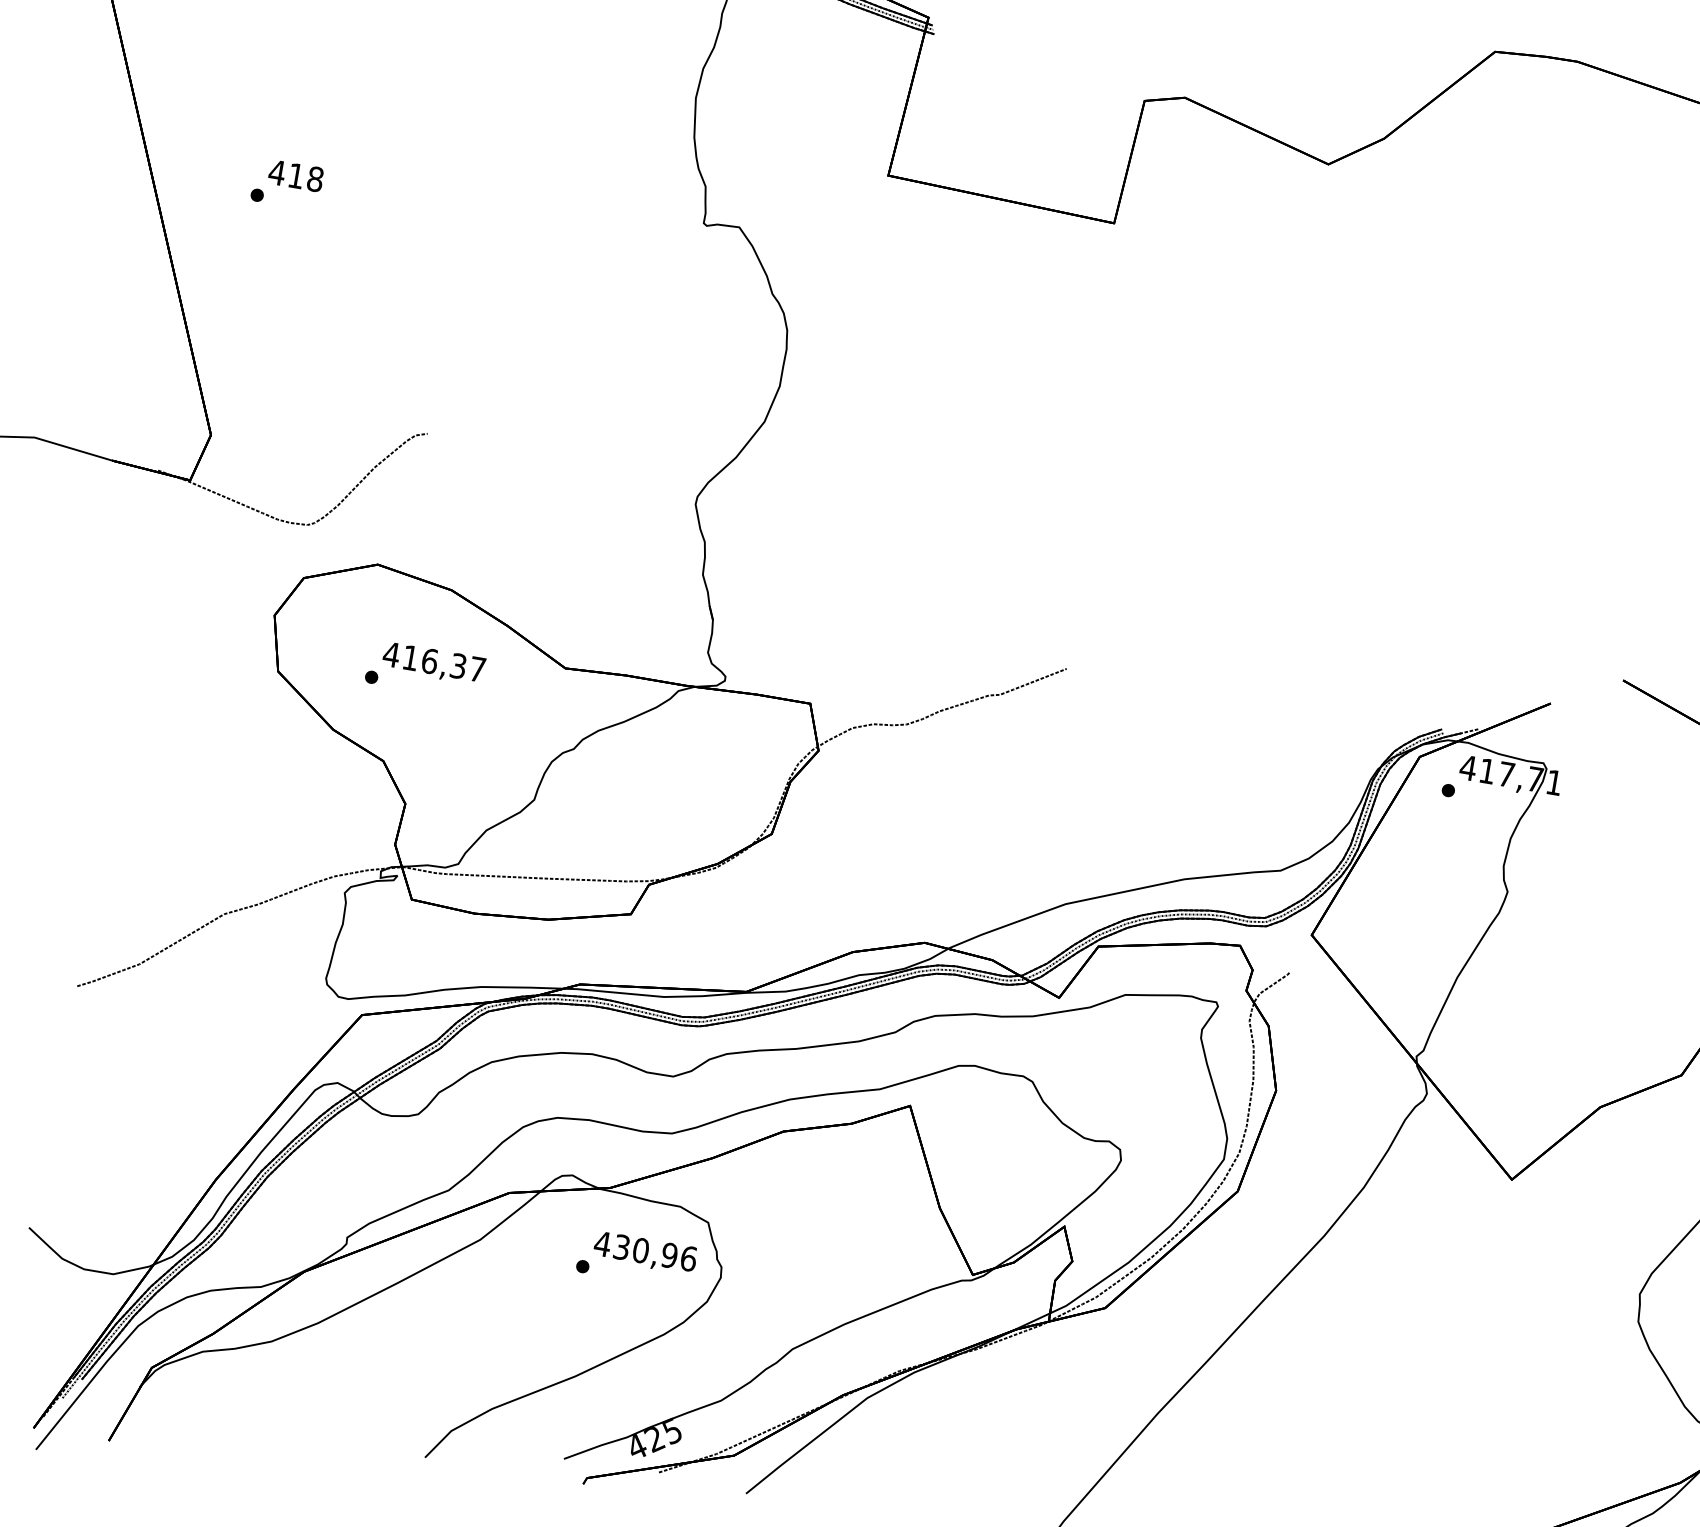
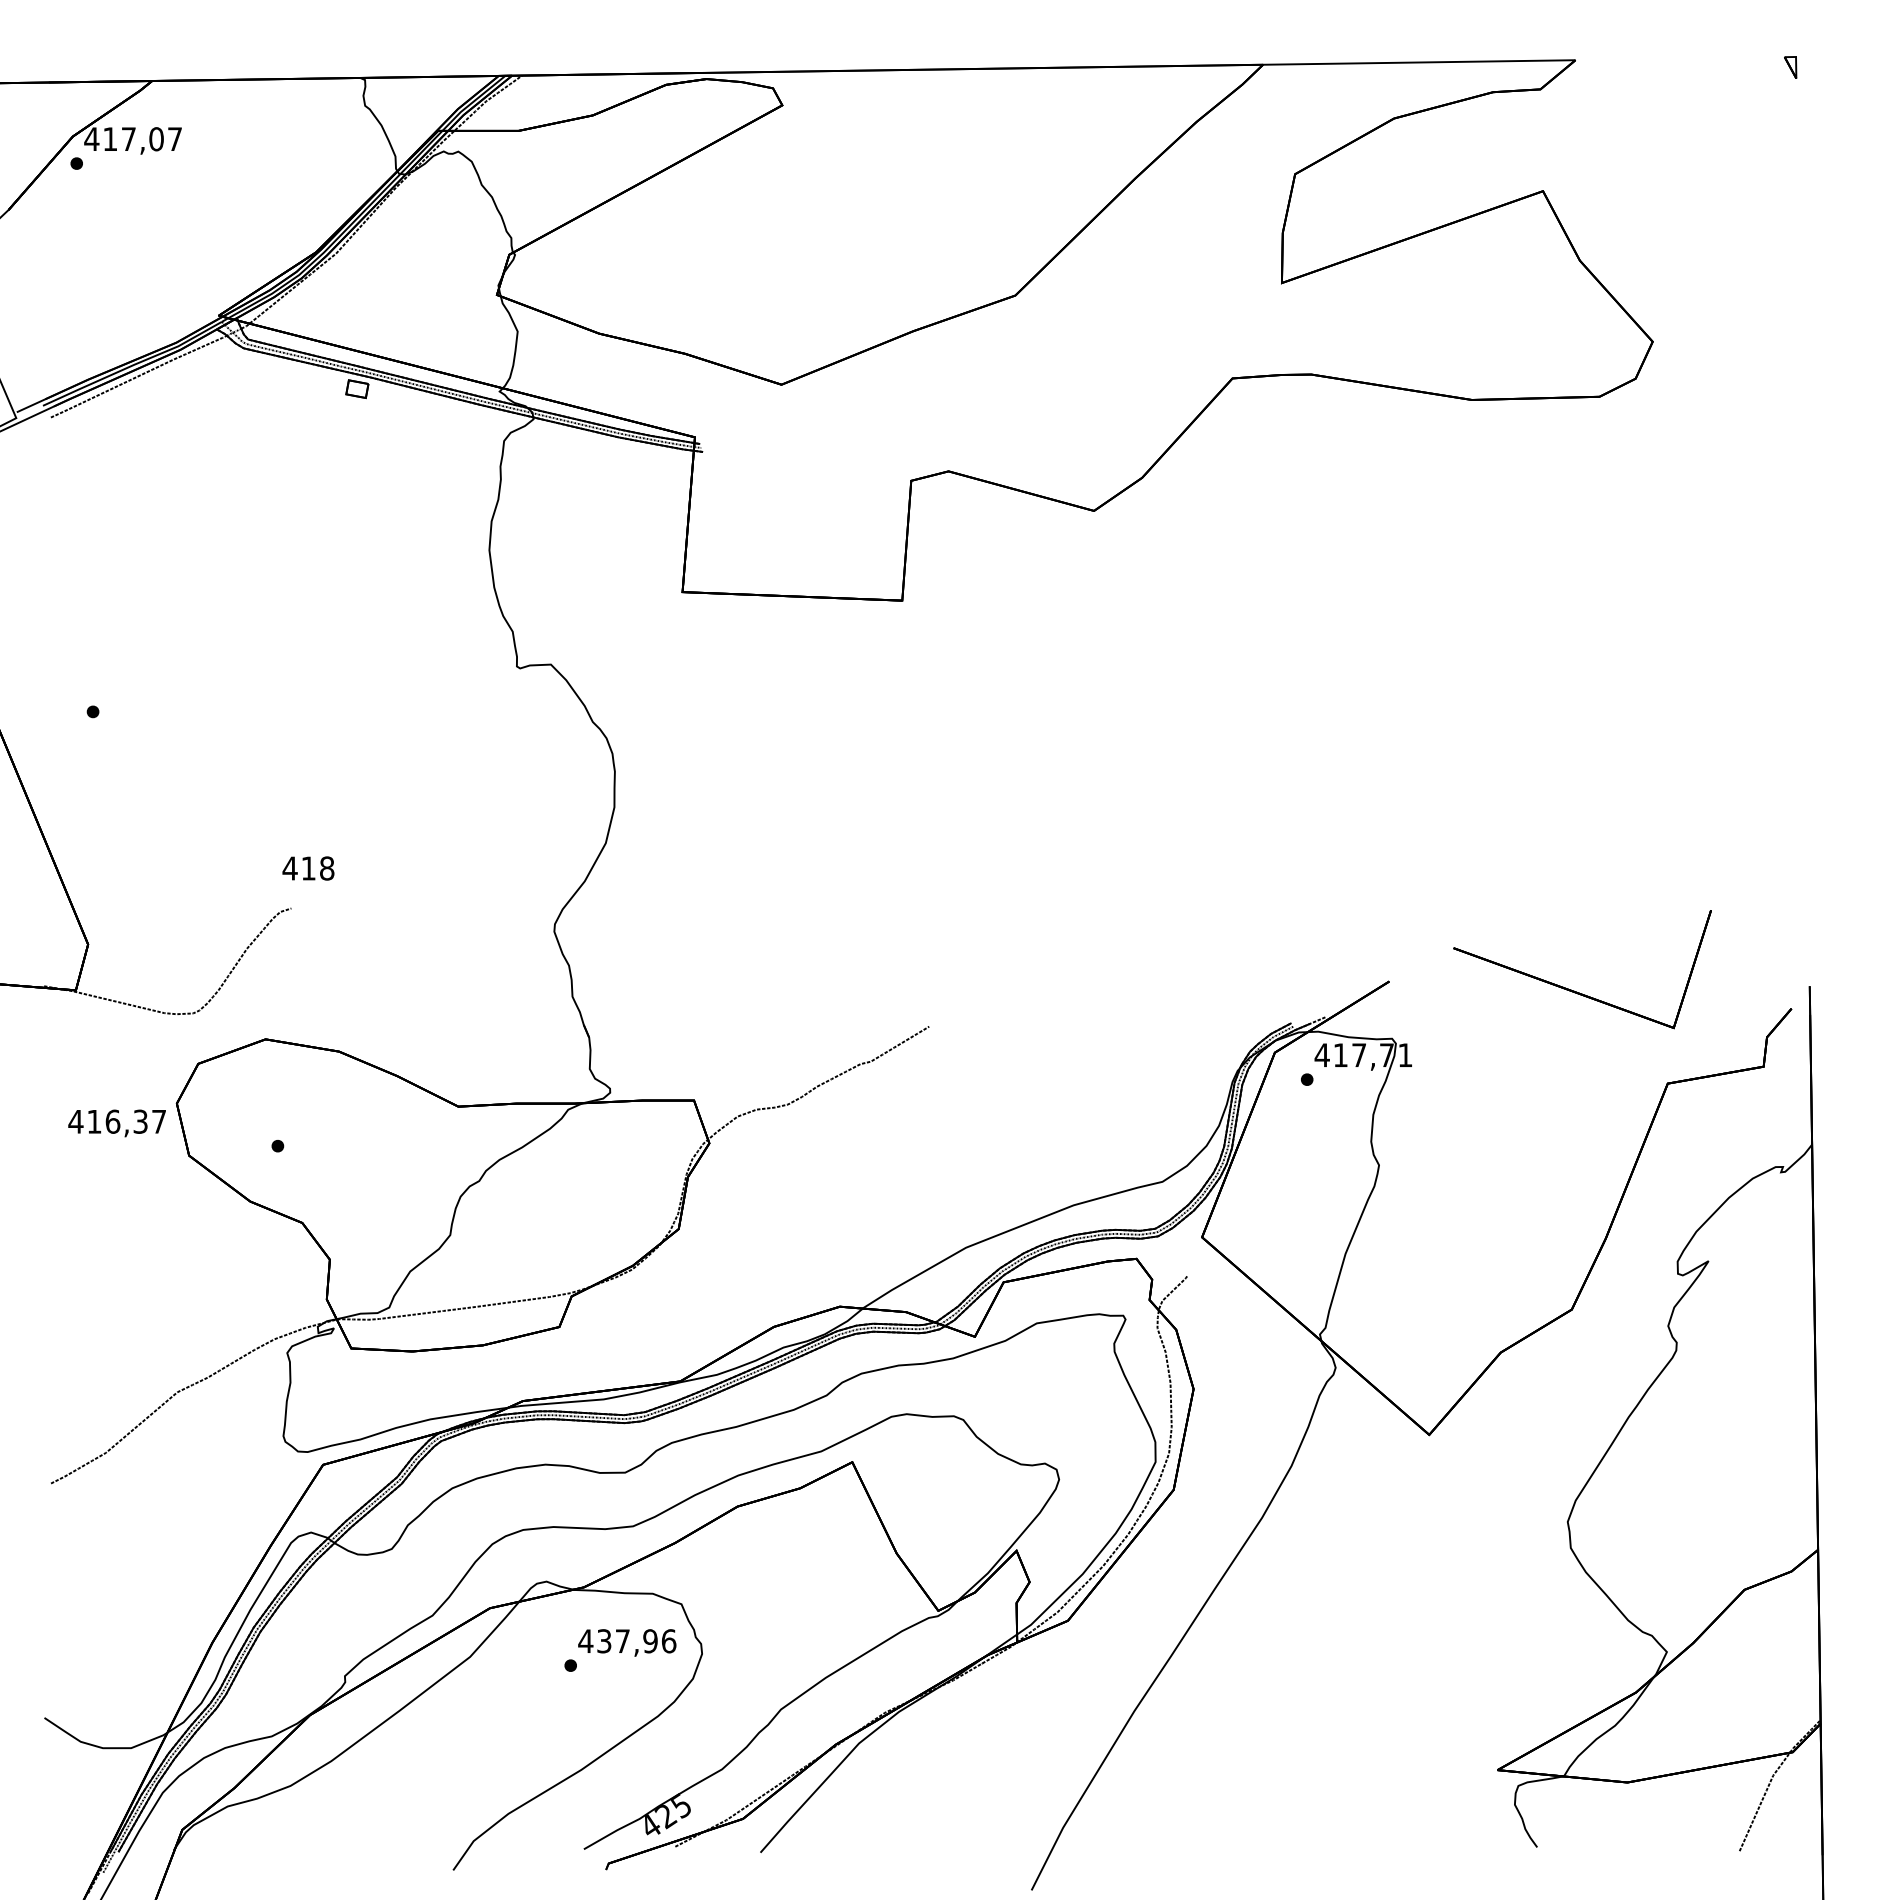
text: (296, 175) -> (308, 868), moved
text: (433, 663) -> (116, 1123), moved
text: (640, 1250) -> (622, 1641), 430,96 -> 437,96

